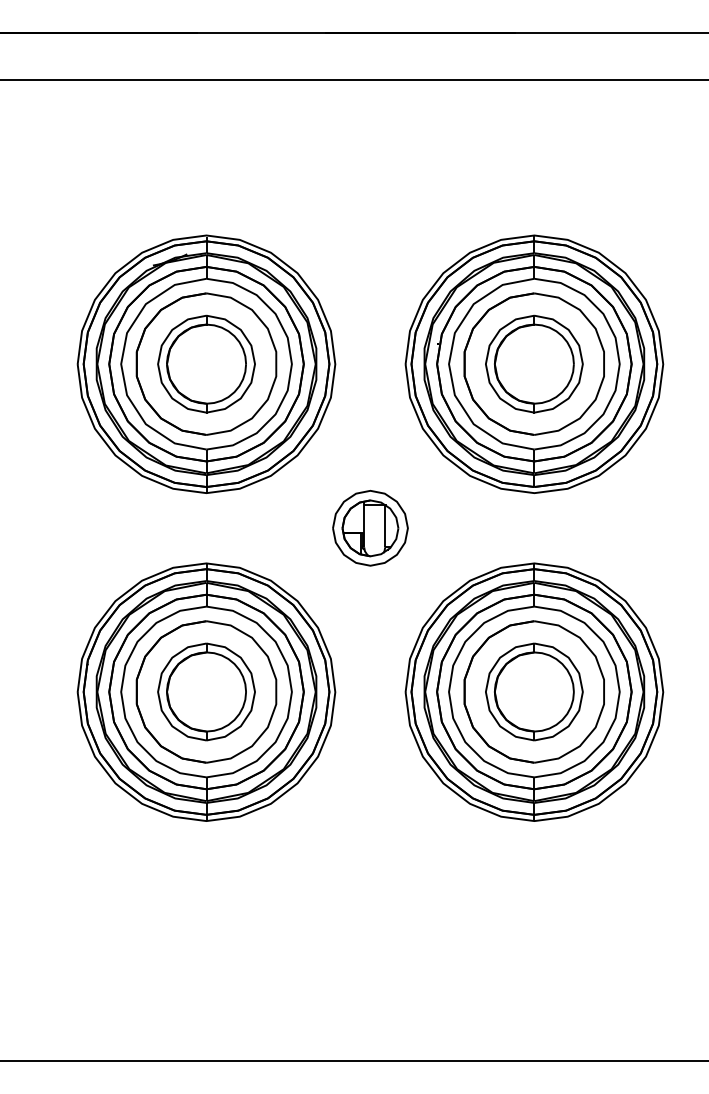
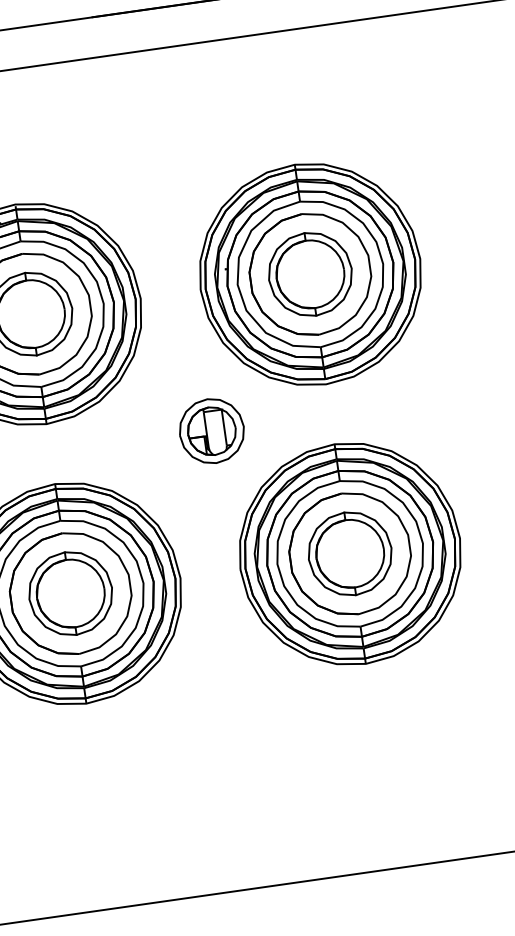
part: (370, 527) -> (211, 430), moved

